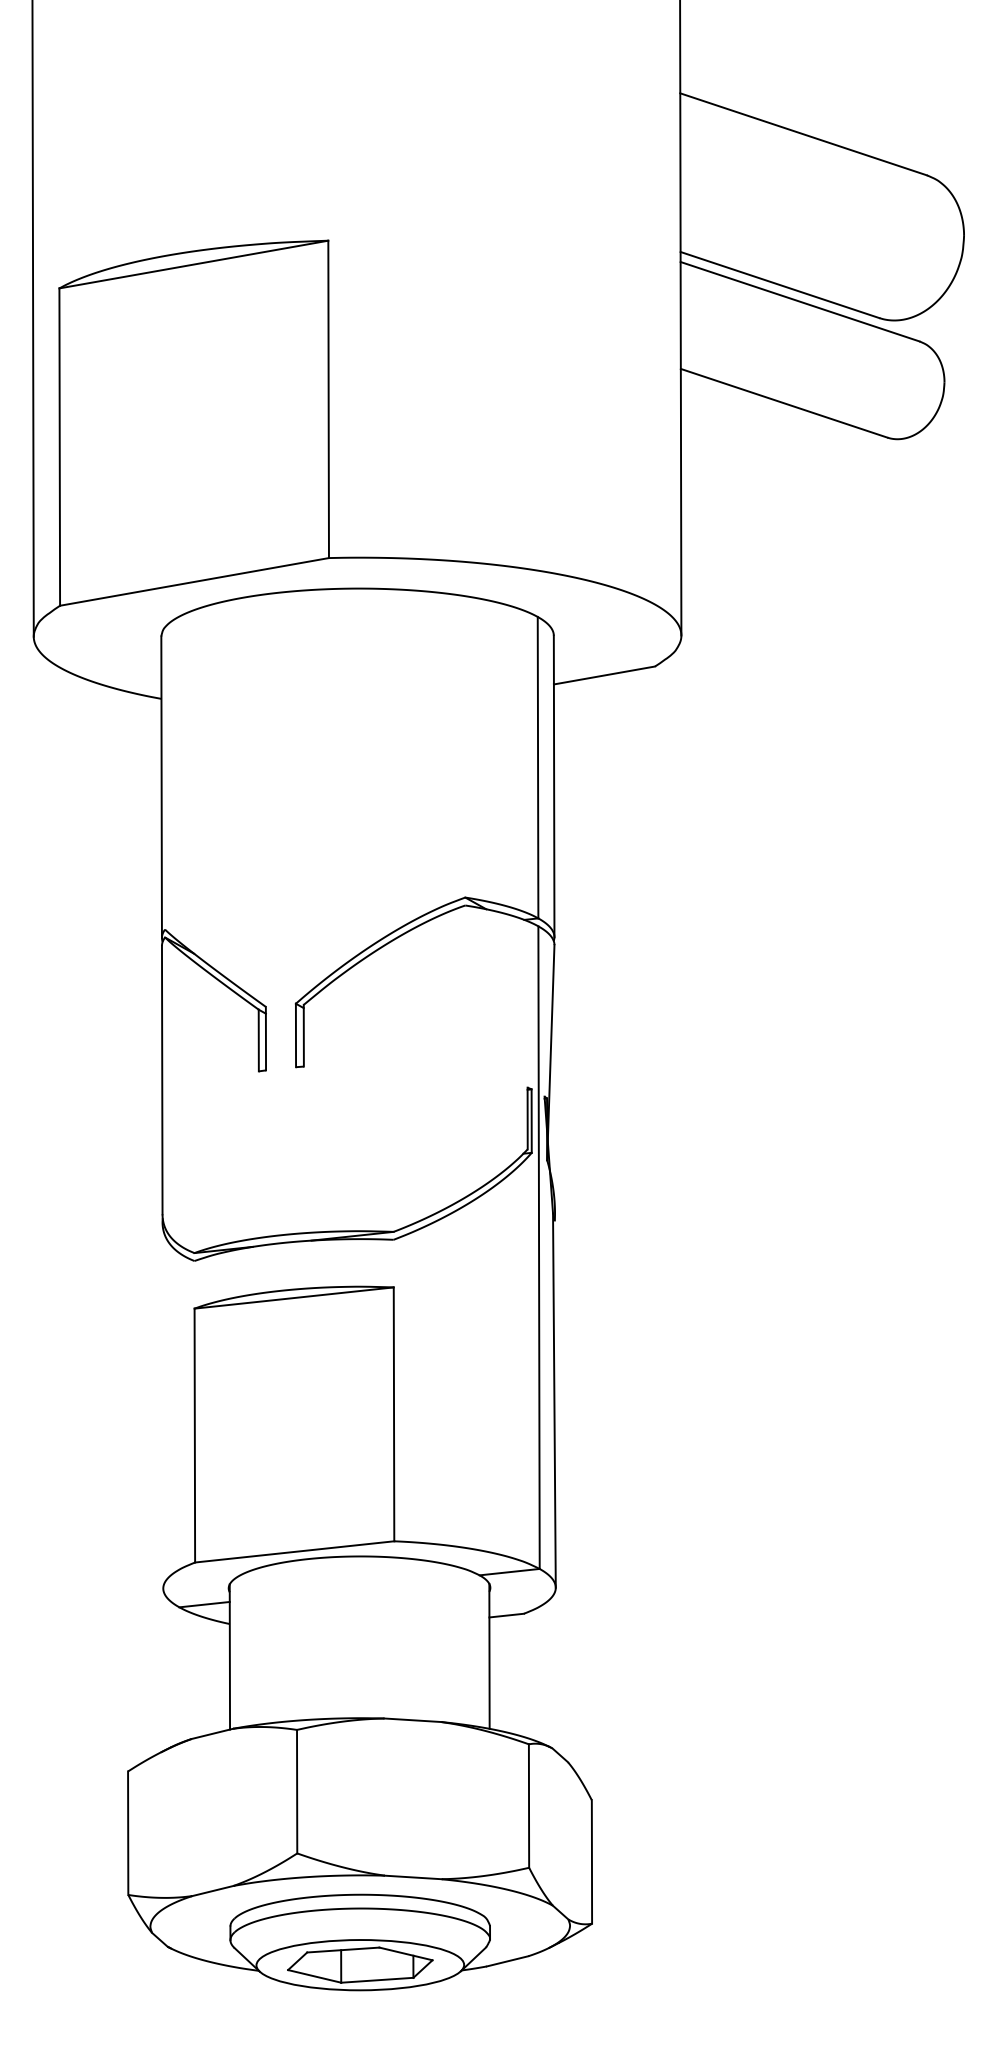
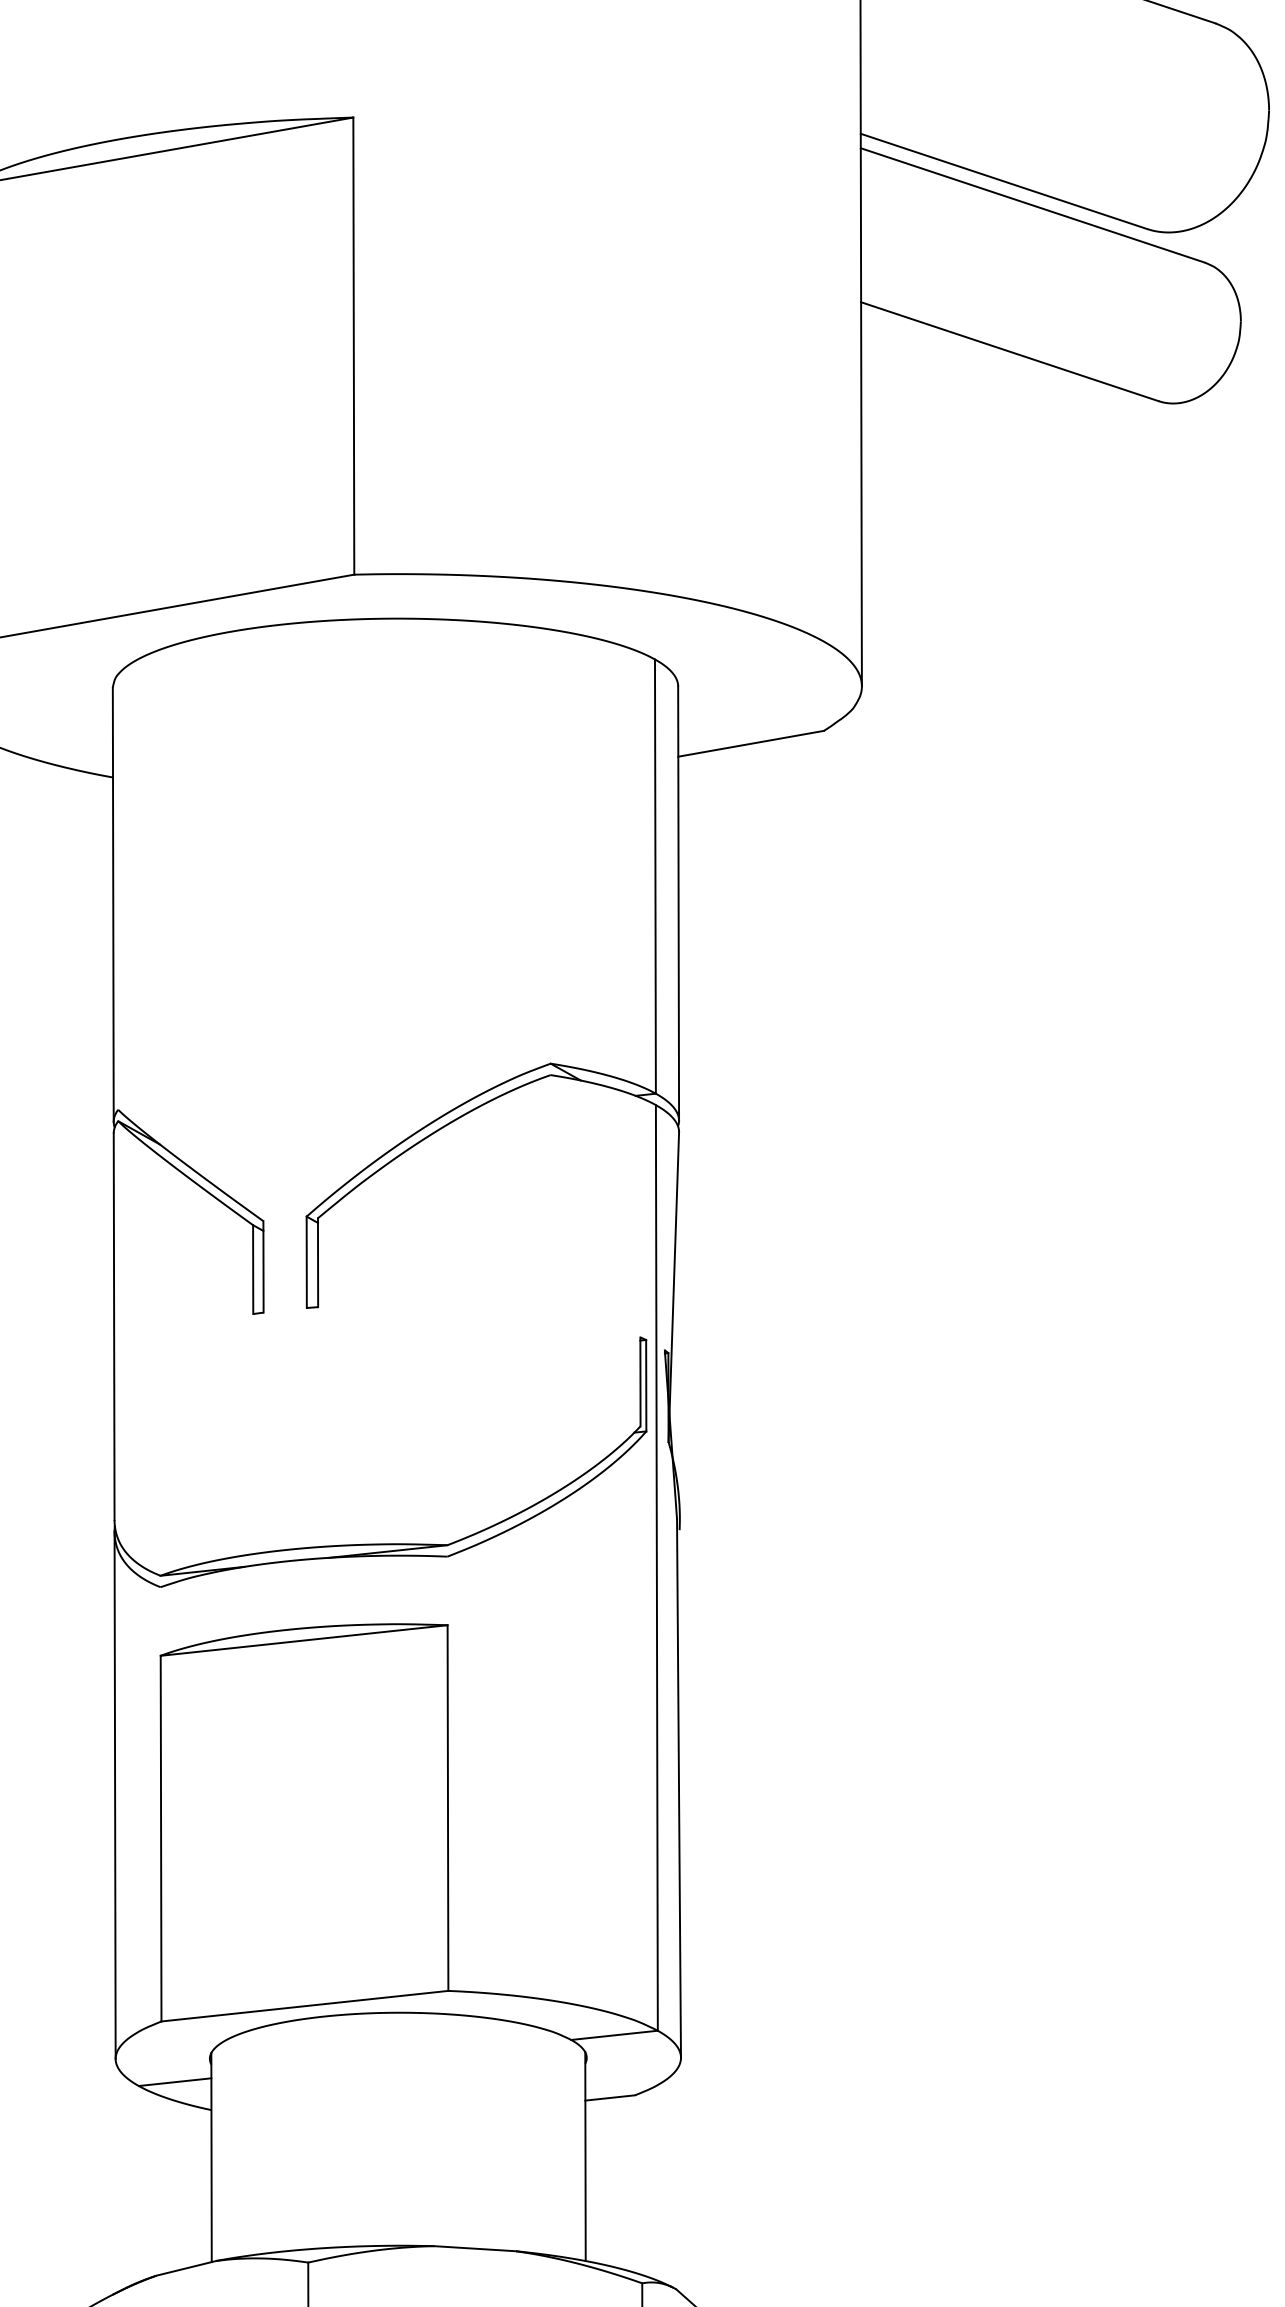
line: (162, 1405) -> (114, 1795), added

